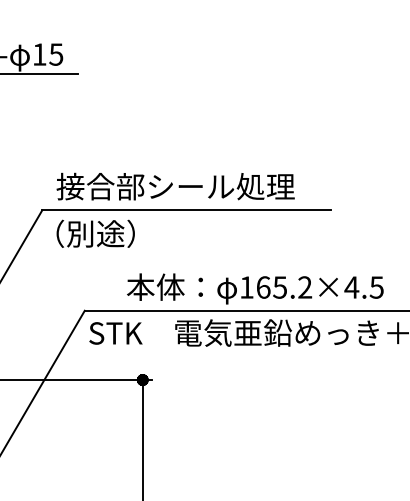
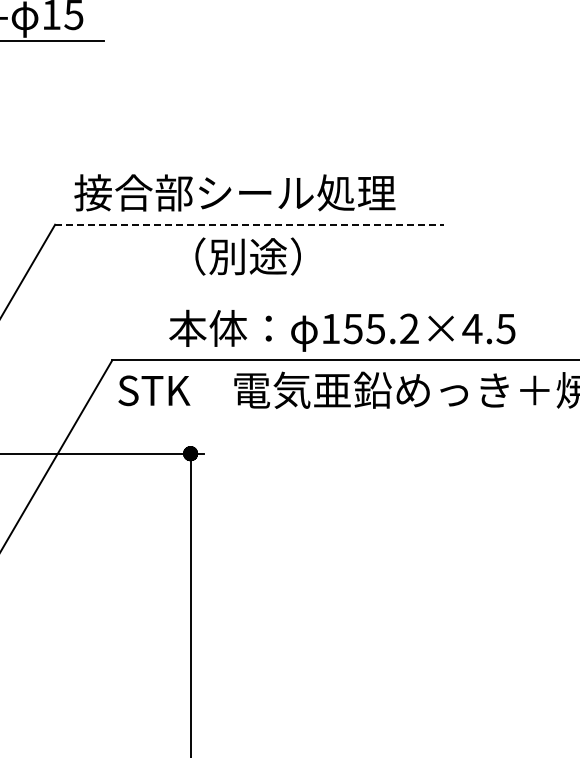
line: (186, 210) -> (249, 224), solid -> dashed
text: (95, 233) -> (247, 256), moved
text: (262, 287) -> (352, 328), 165.2×4.5 -> 155.2×4.5

